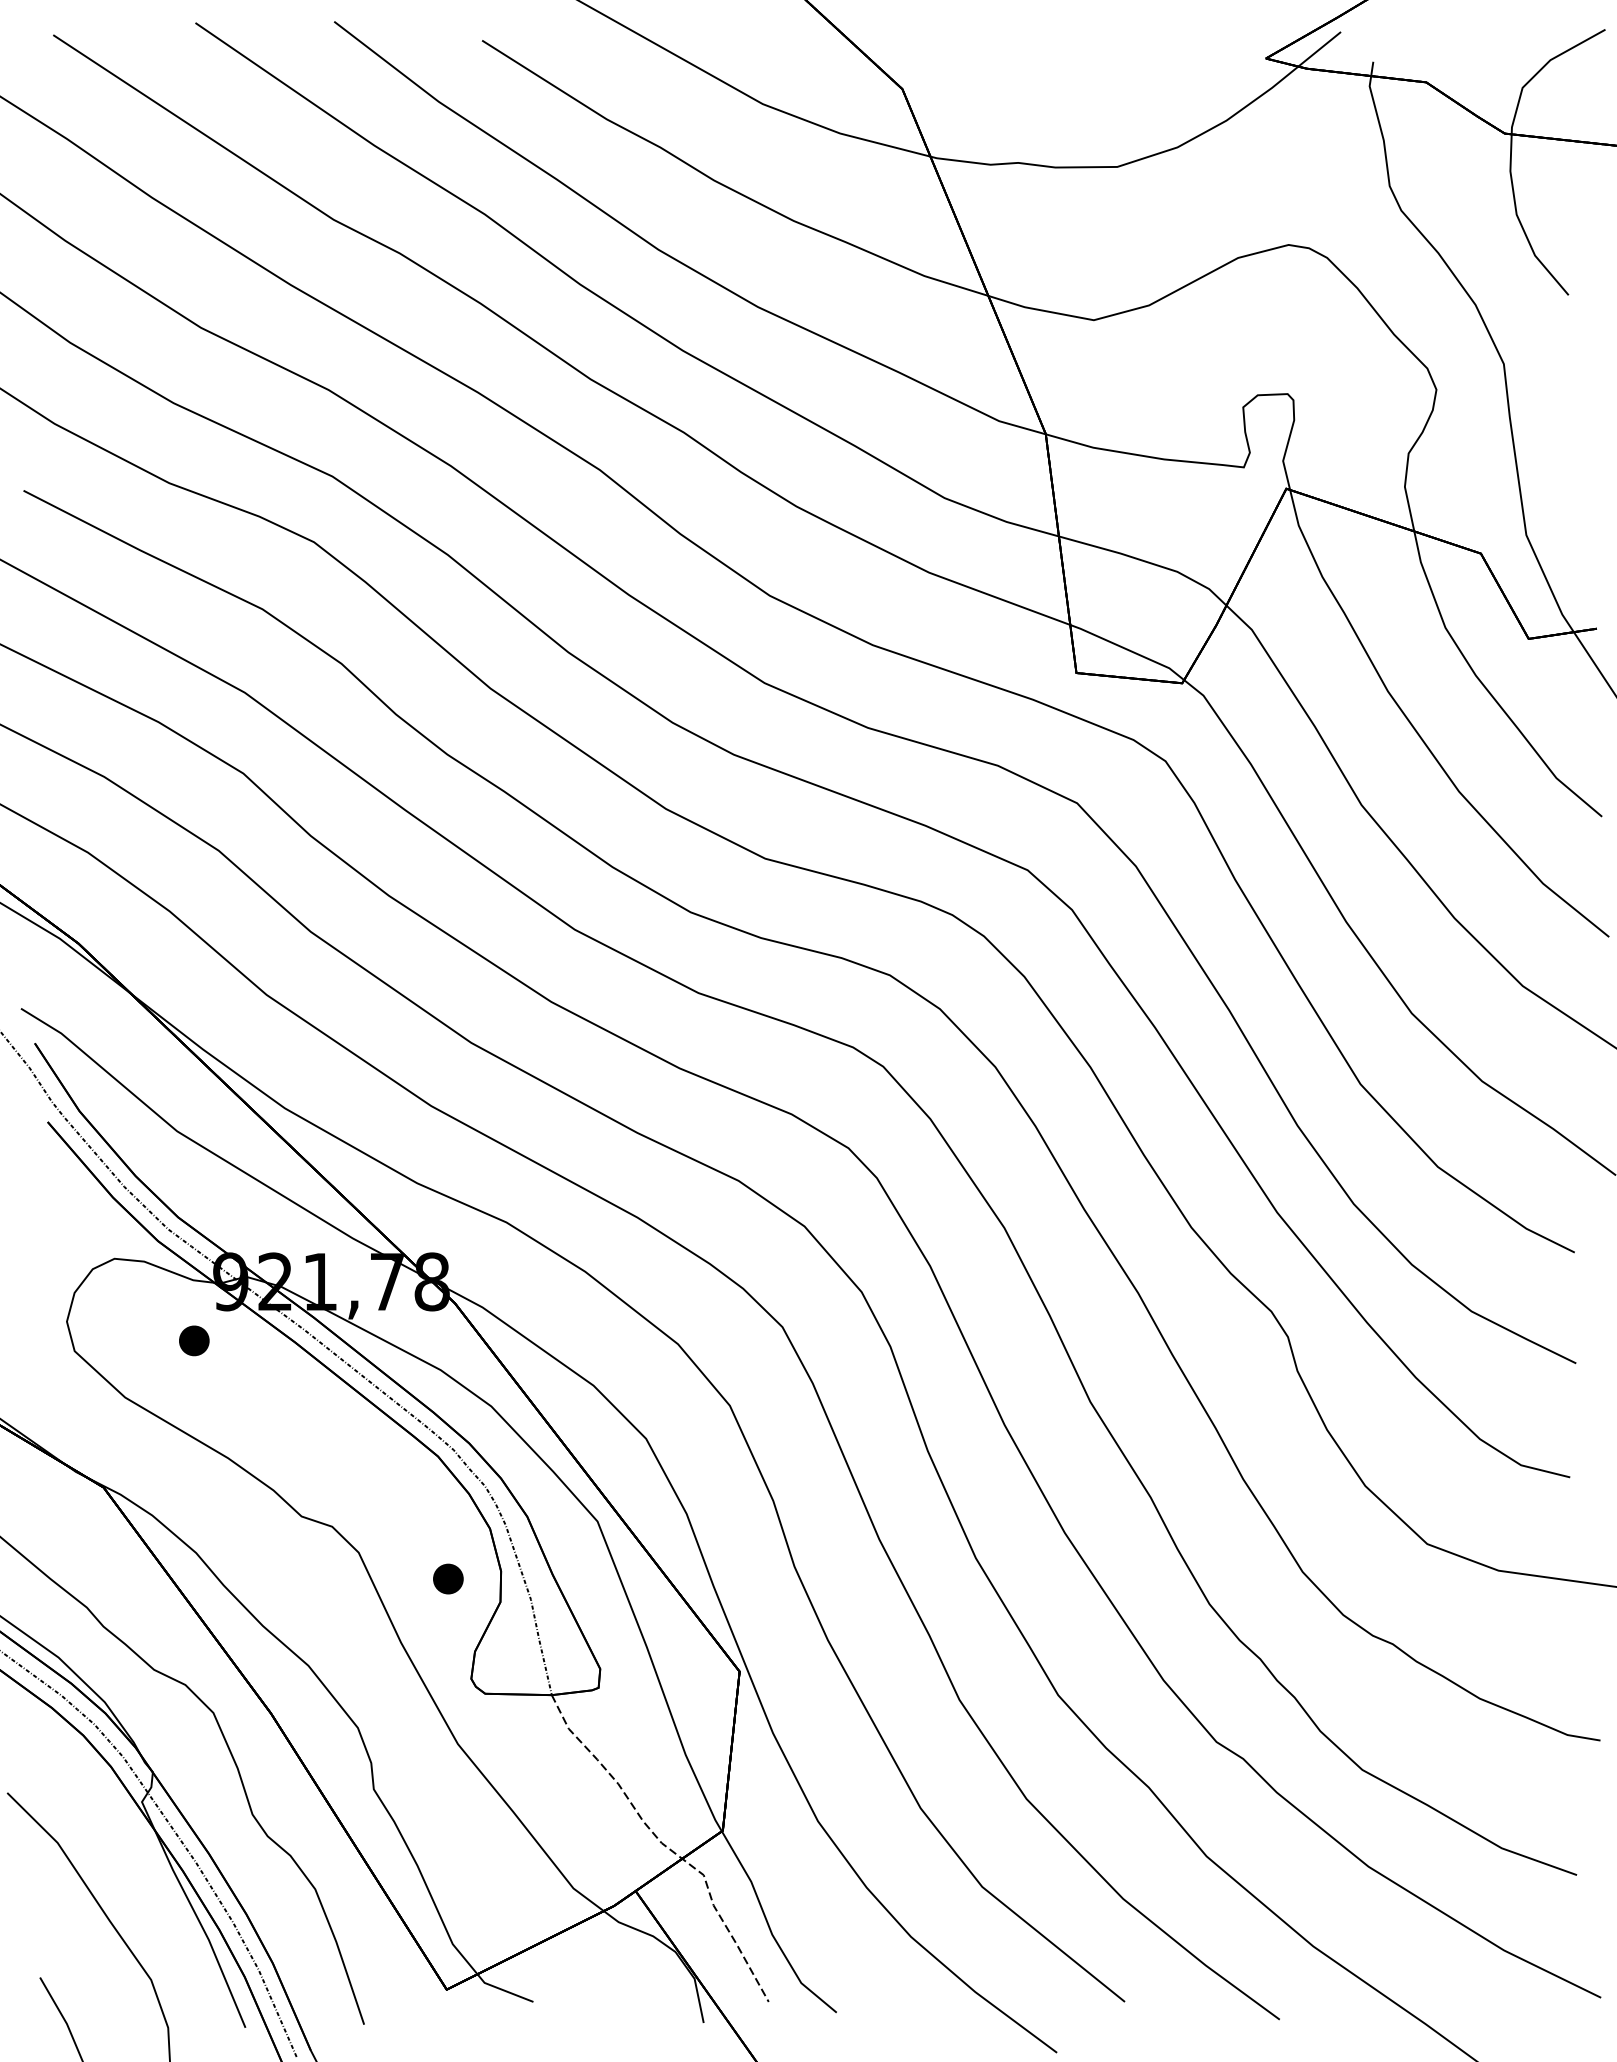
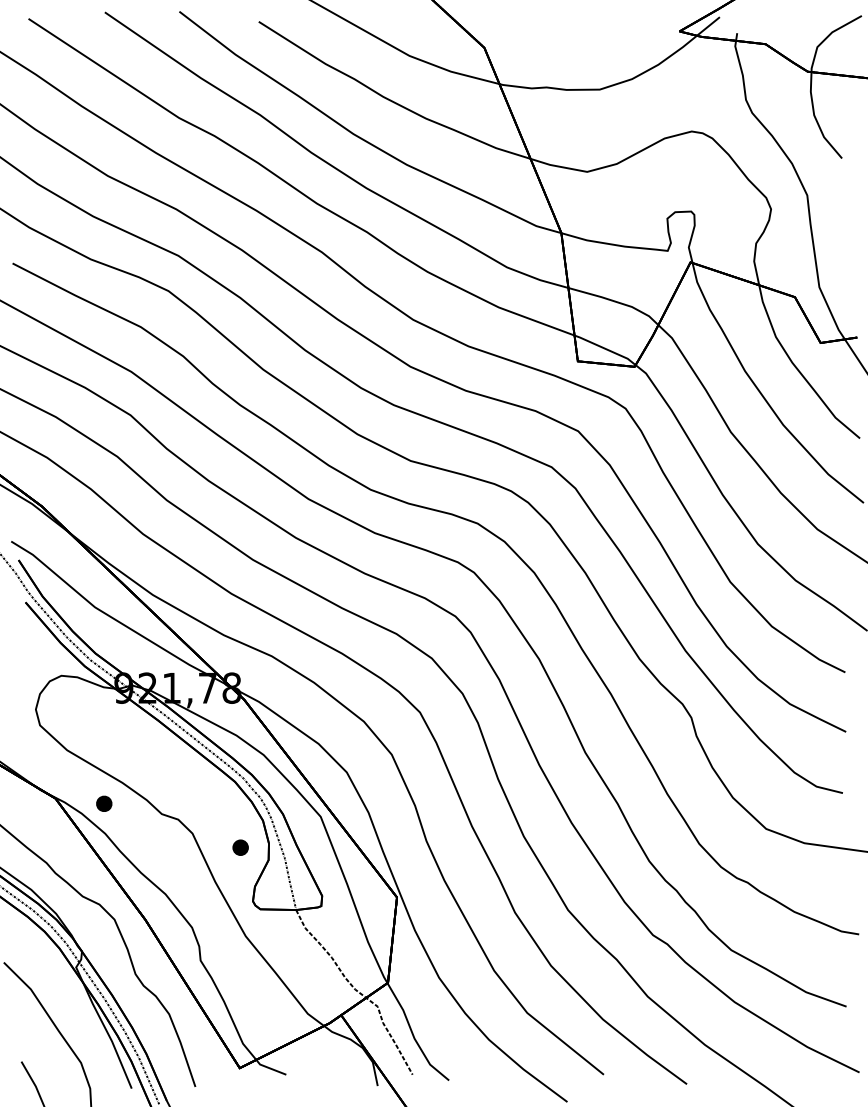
part: (194, 1340) -> (104, 803), moved

